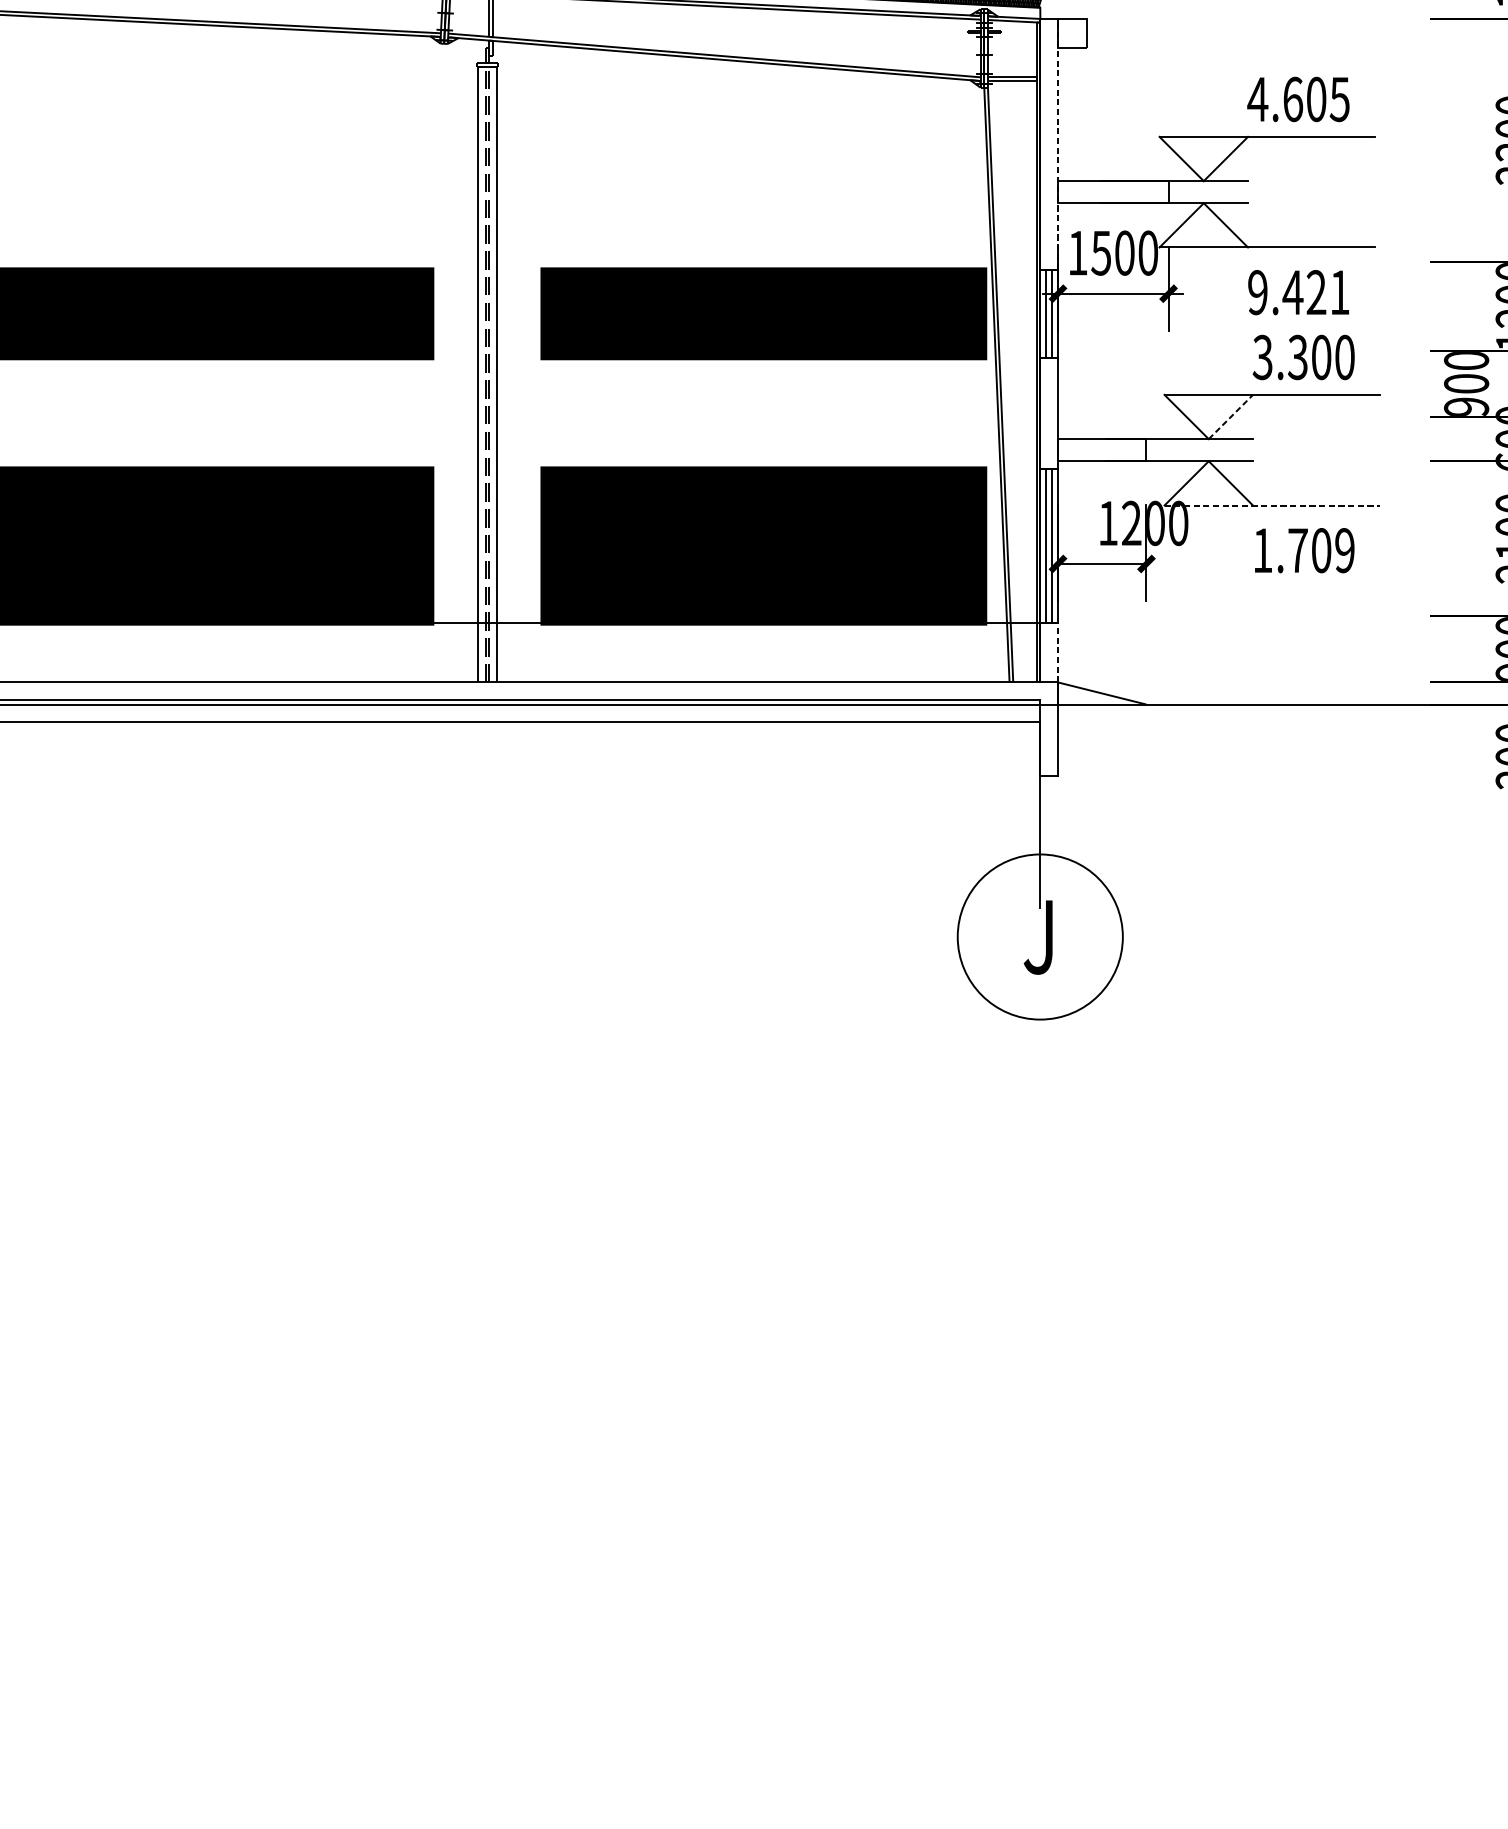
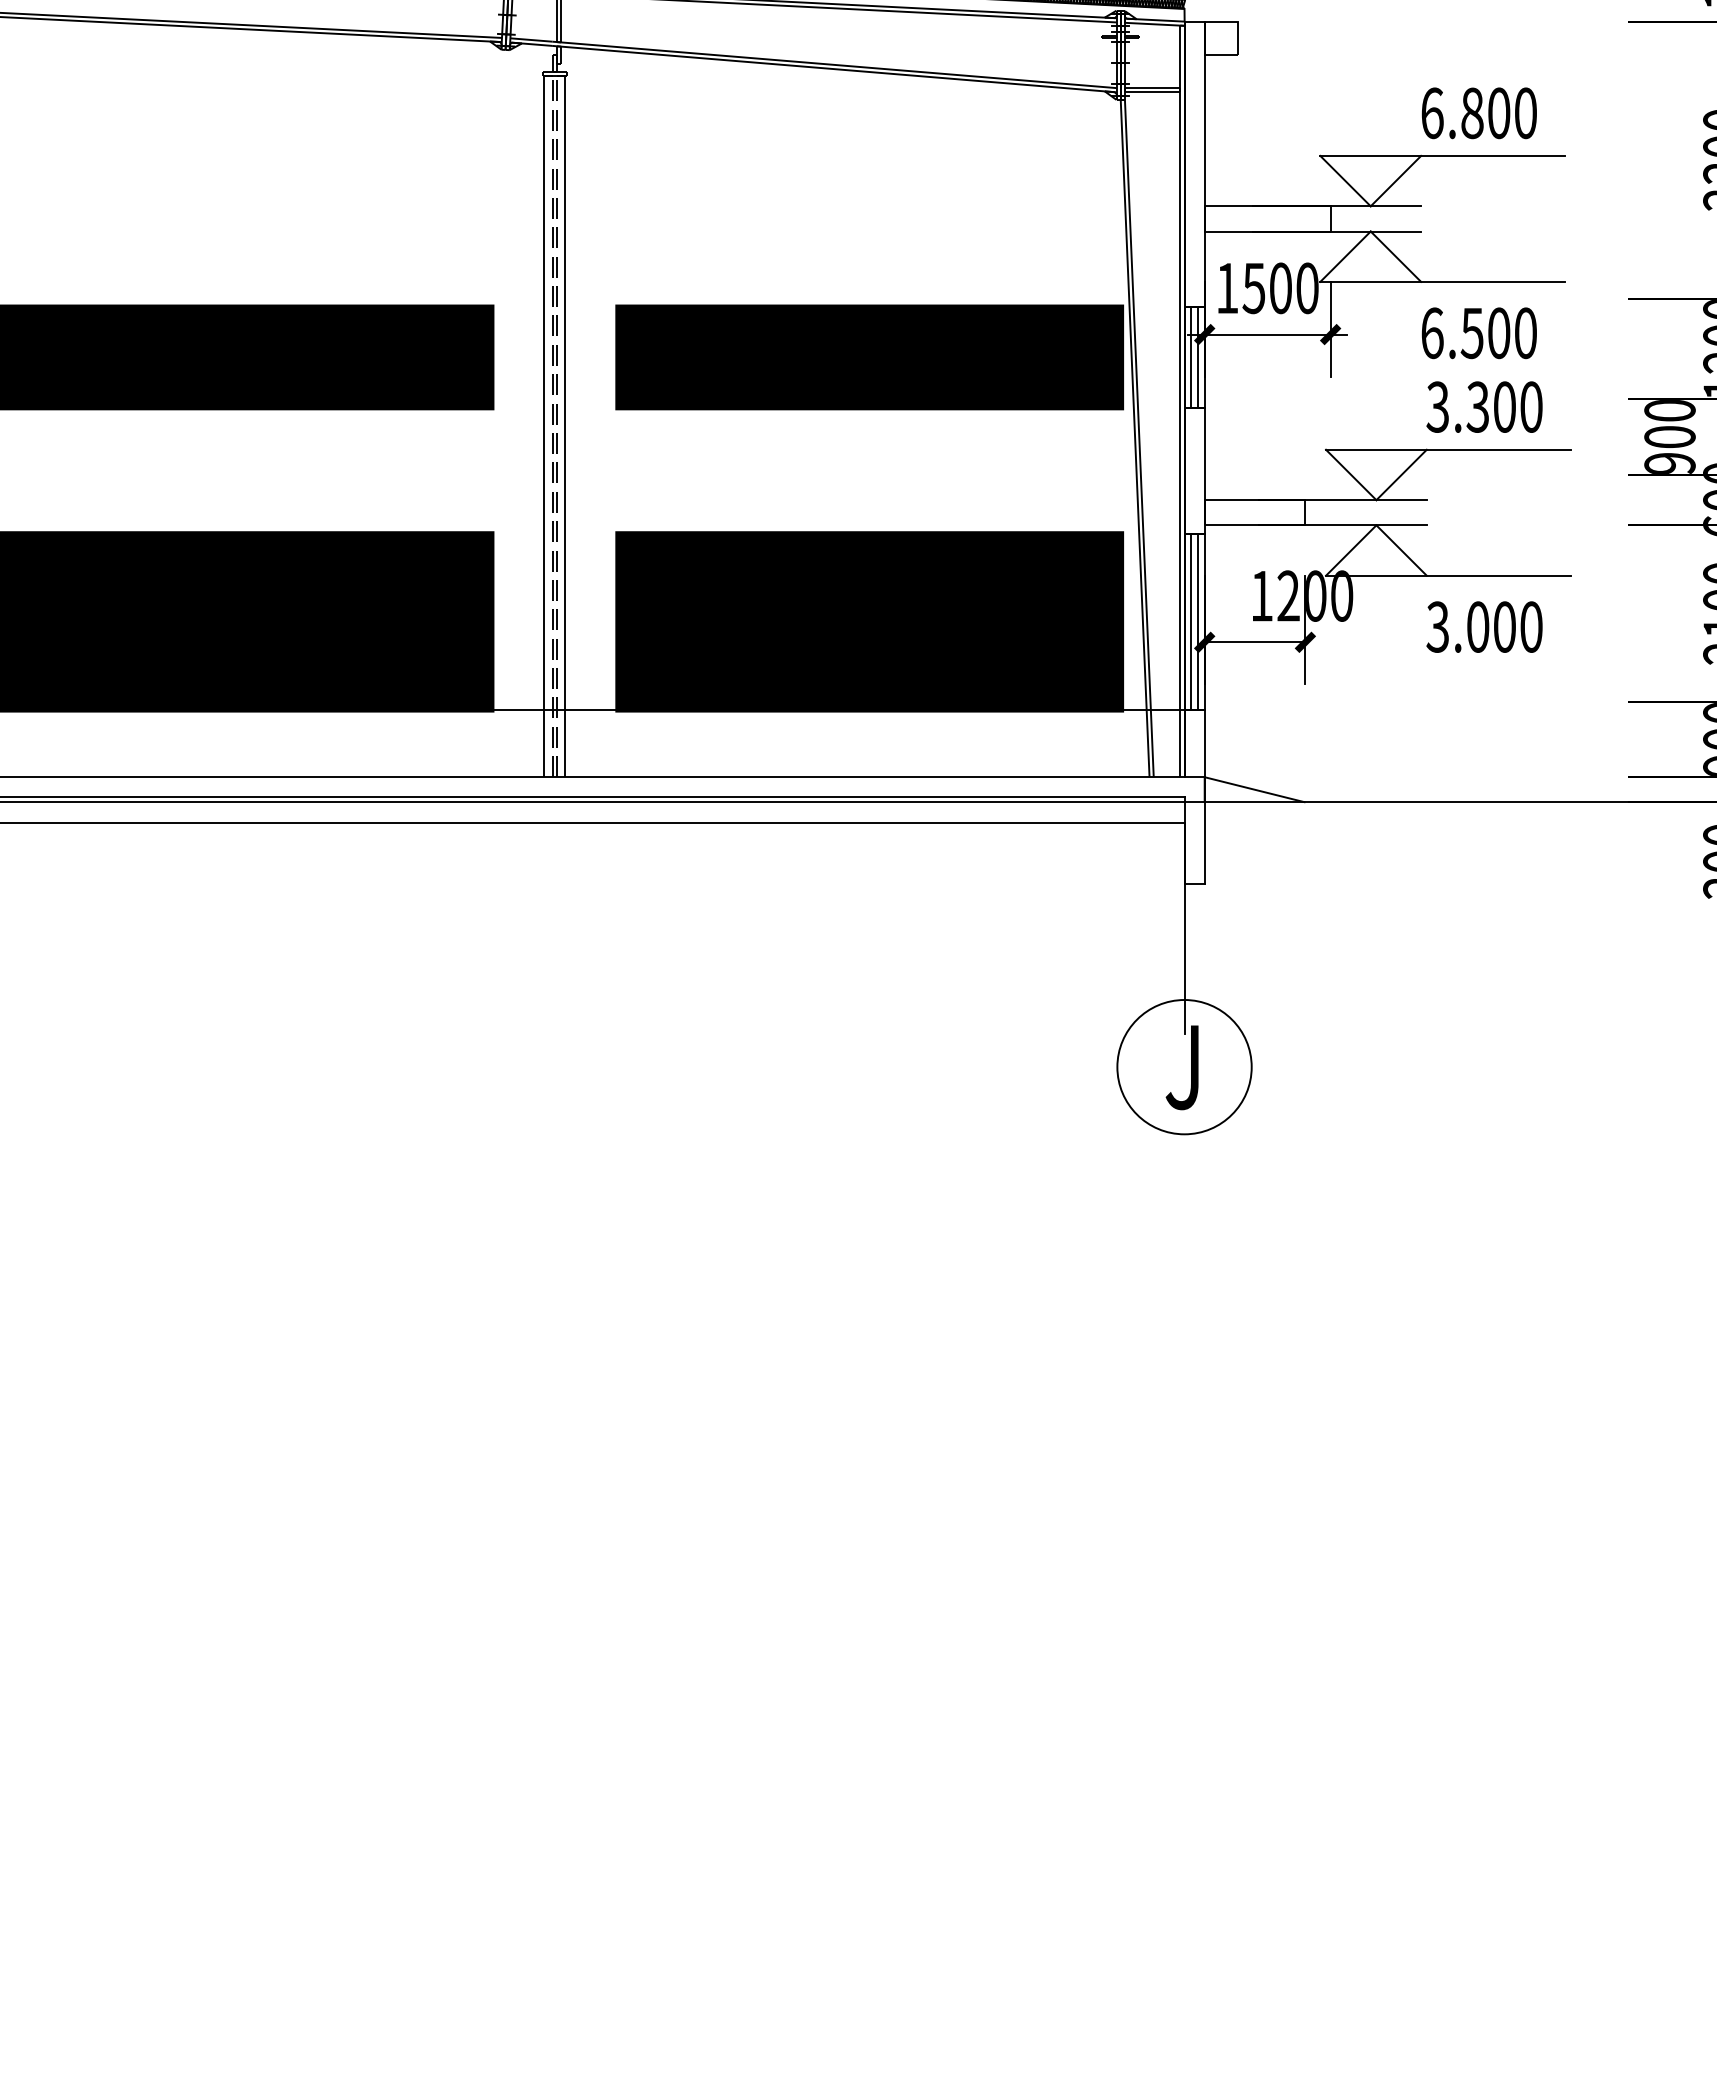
text: (1298, 99) -> (1478, 113), 4.605 -> 6.800
line: (1057, 144) -> (1204, 164), dashed -> solid
text: (1298, 292) -> (1478, 333), 9.421 -> 6.500
line: (1230, 416) -> (1401, 474), dashed -> solid
line: (1272, 505) -> (1448, 575), dashed -> solid
text: (1303, 550) -> (1484, 626), 1.709 -> 3.000
line: (1057, 652) -> (1204, 743), dashed -> solid
circle: (1040, 937) -> (1184, 1067), size x0.71

